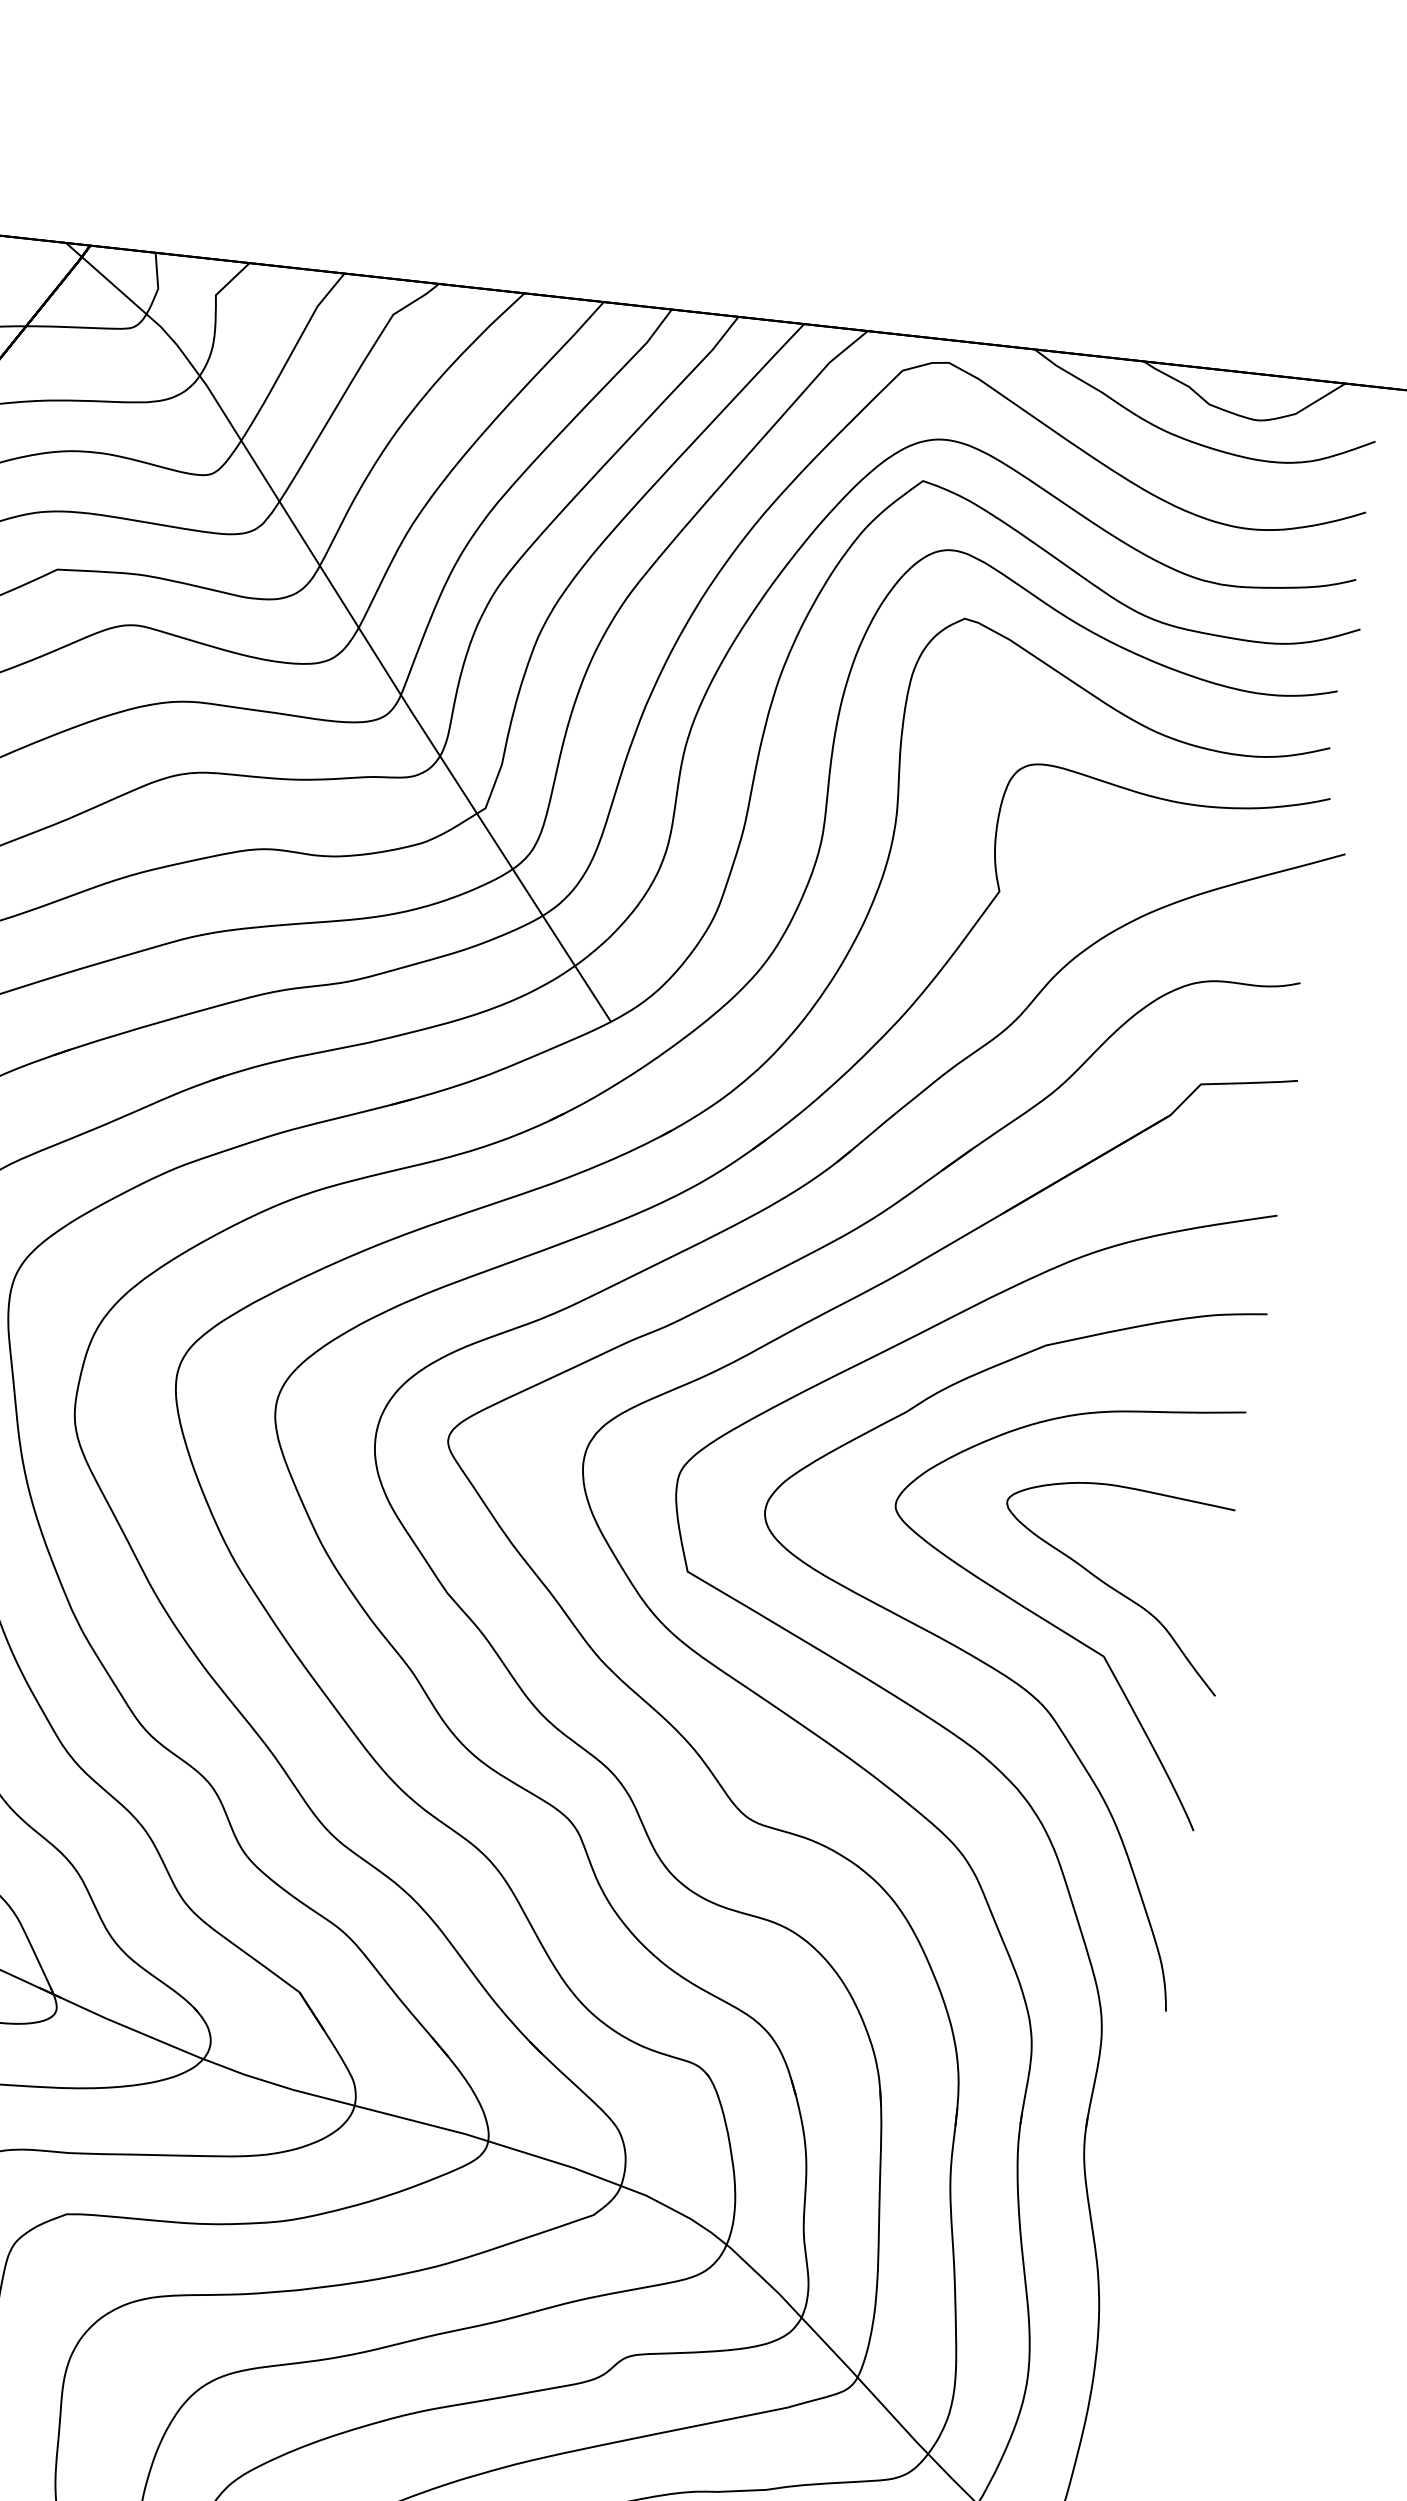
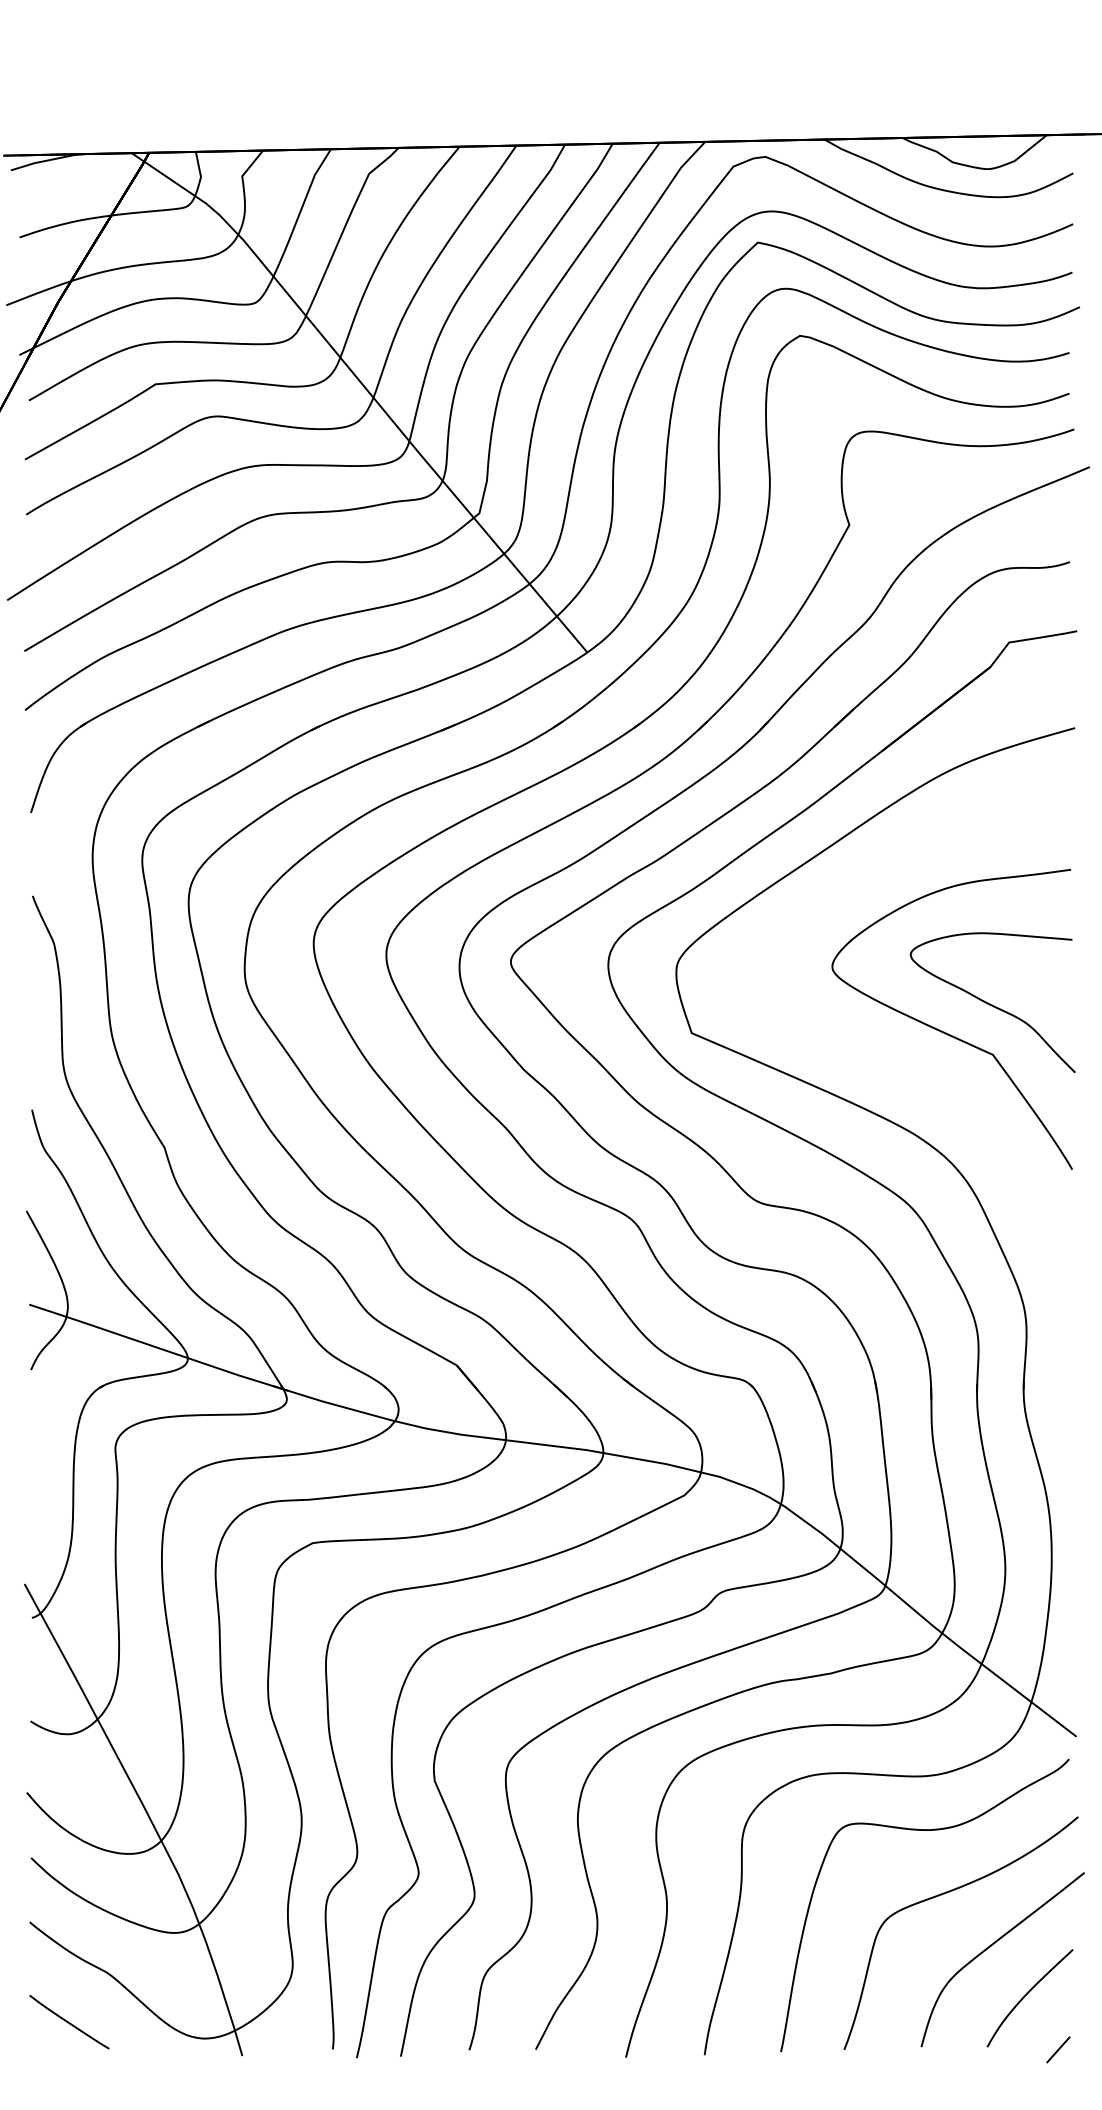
curve: (976, 1656) -> (903, 1066), removed

